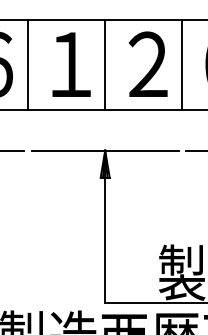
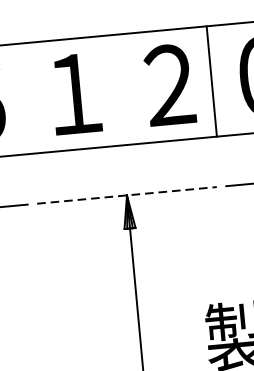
line: (28, 64) -> (23, 98), removed
line: (105, 64) -> (117, 89), removed
line: (105, 150) -> (127, 195), solid -> dashed

